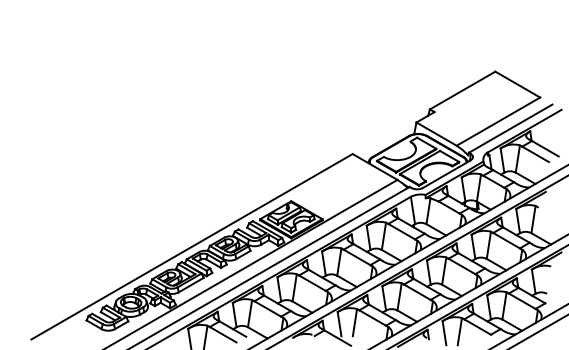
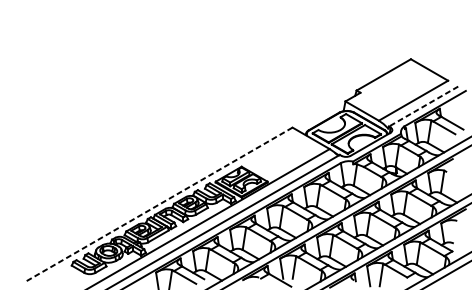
line: (510, 128) -> (423, 106), solid -> dashed
line: (192, 246) -> (159, 204), solid -> dashed

